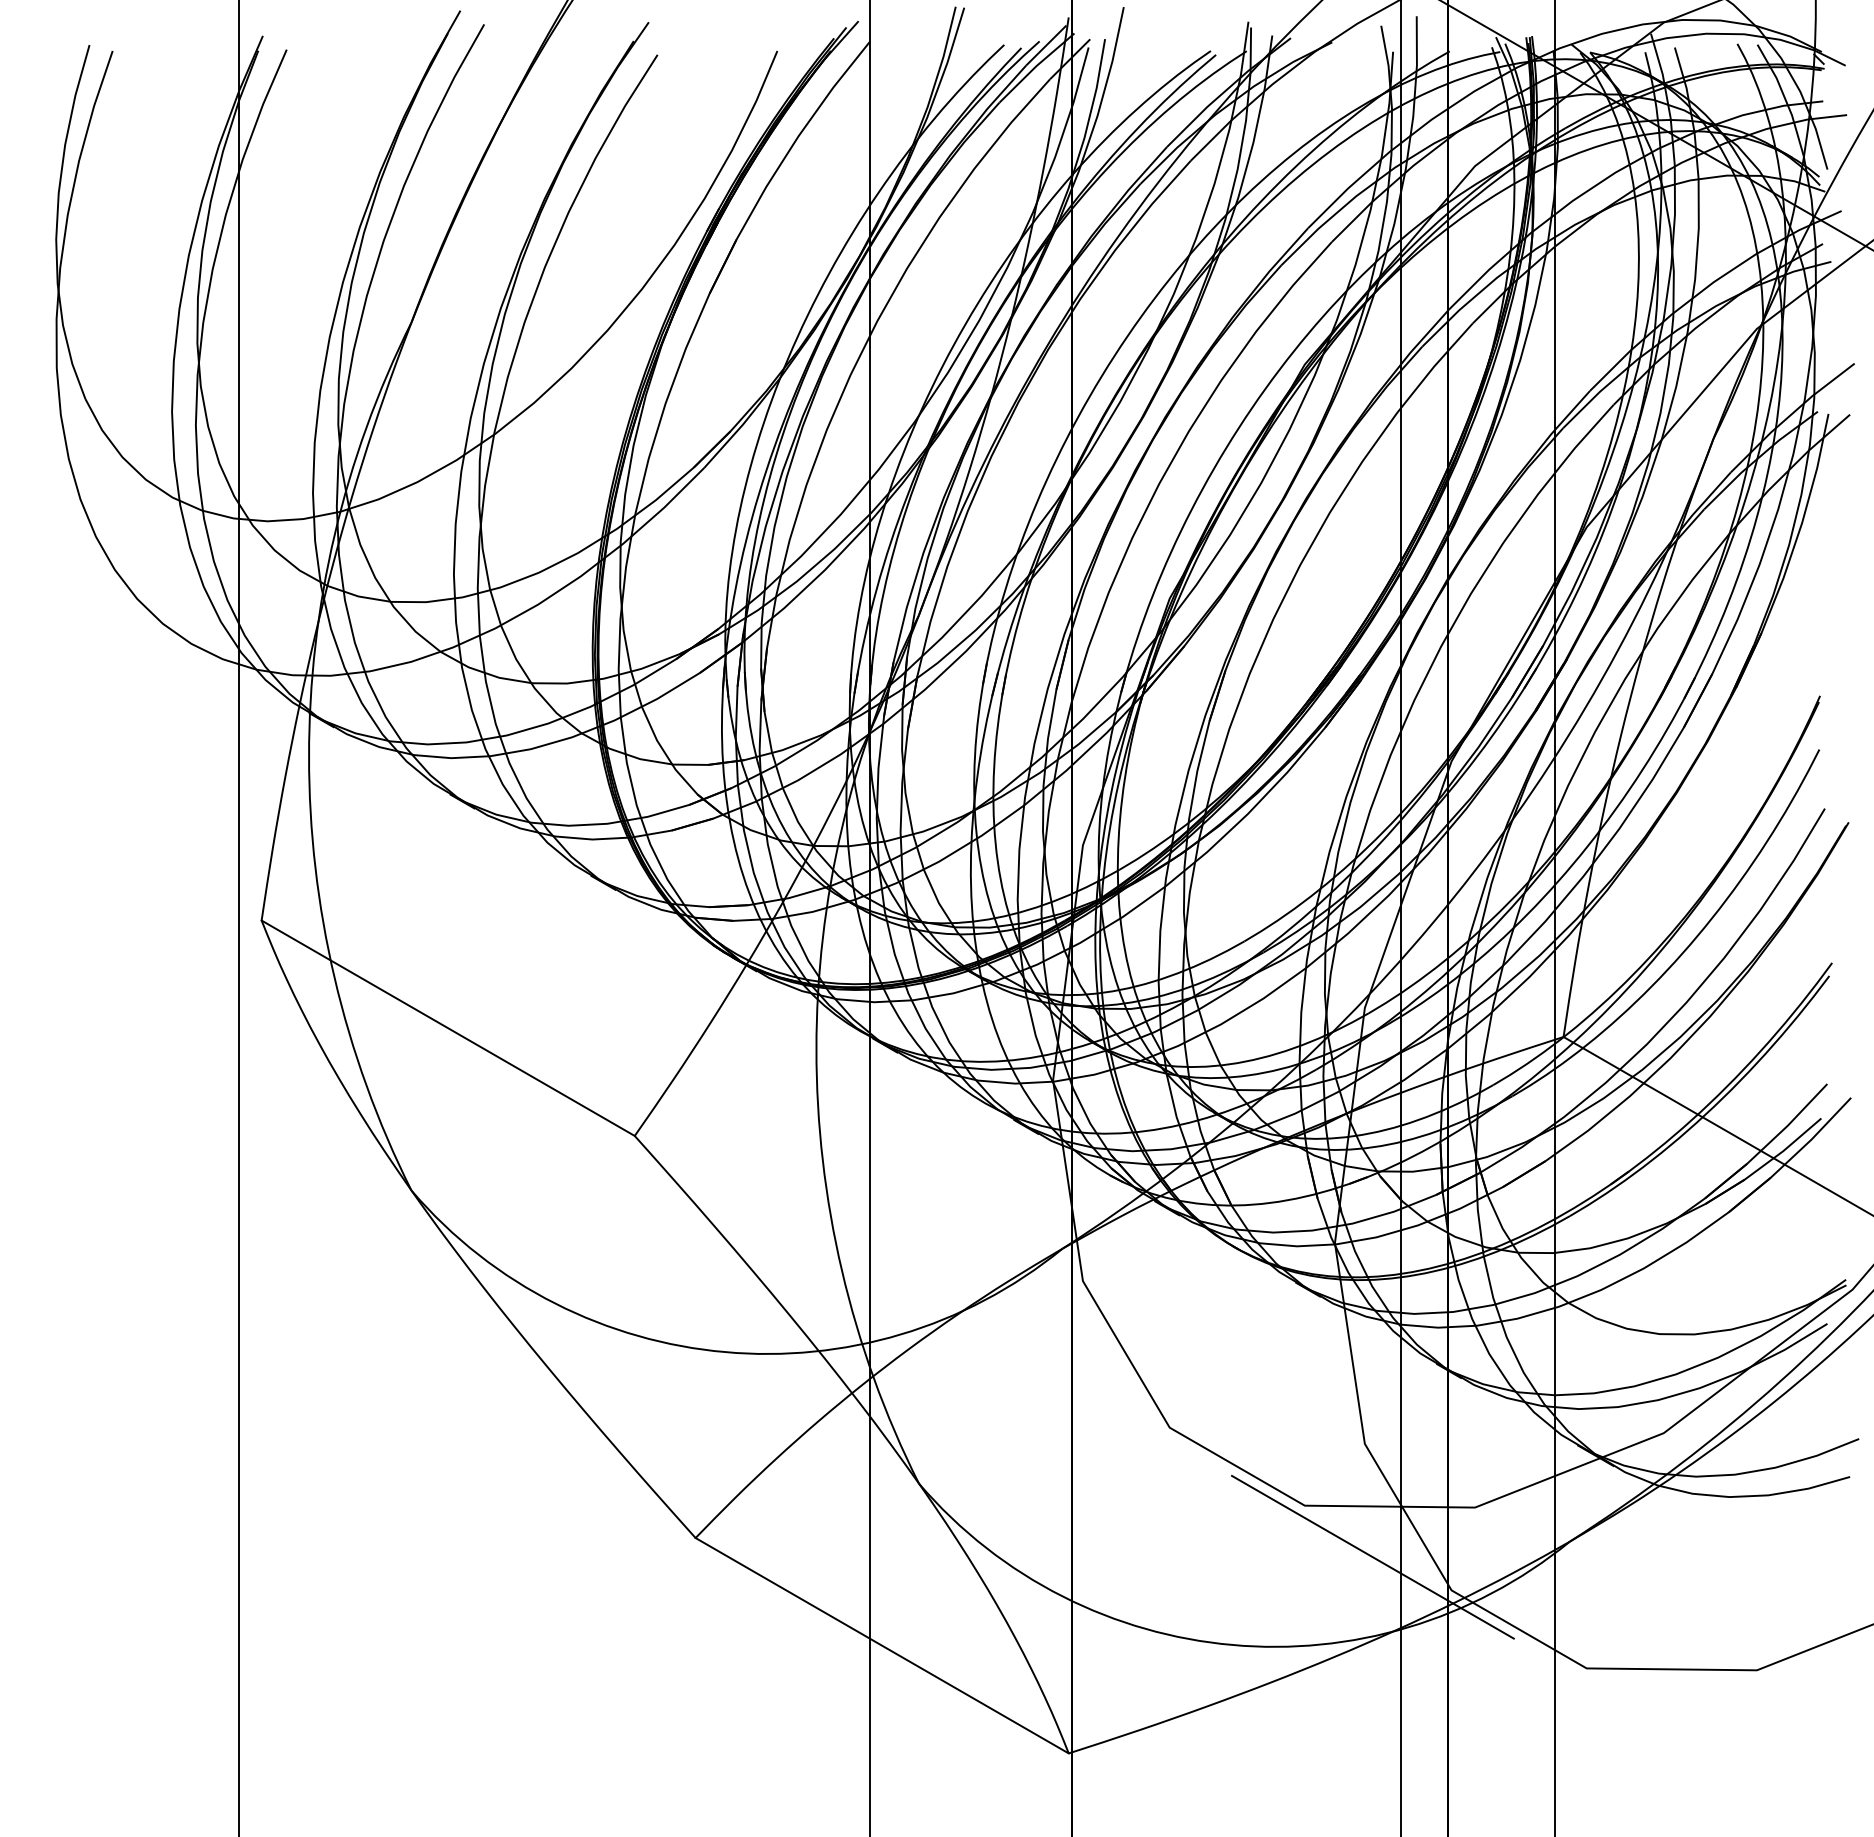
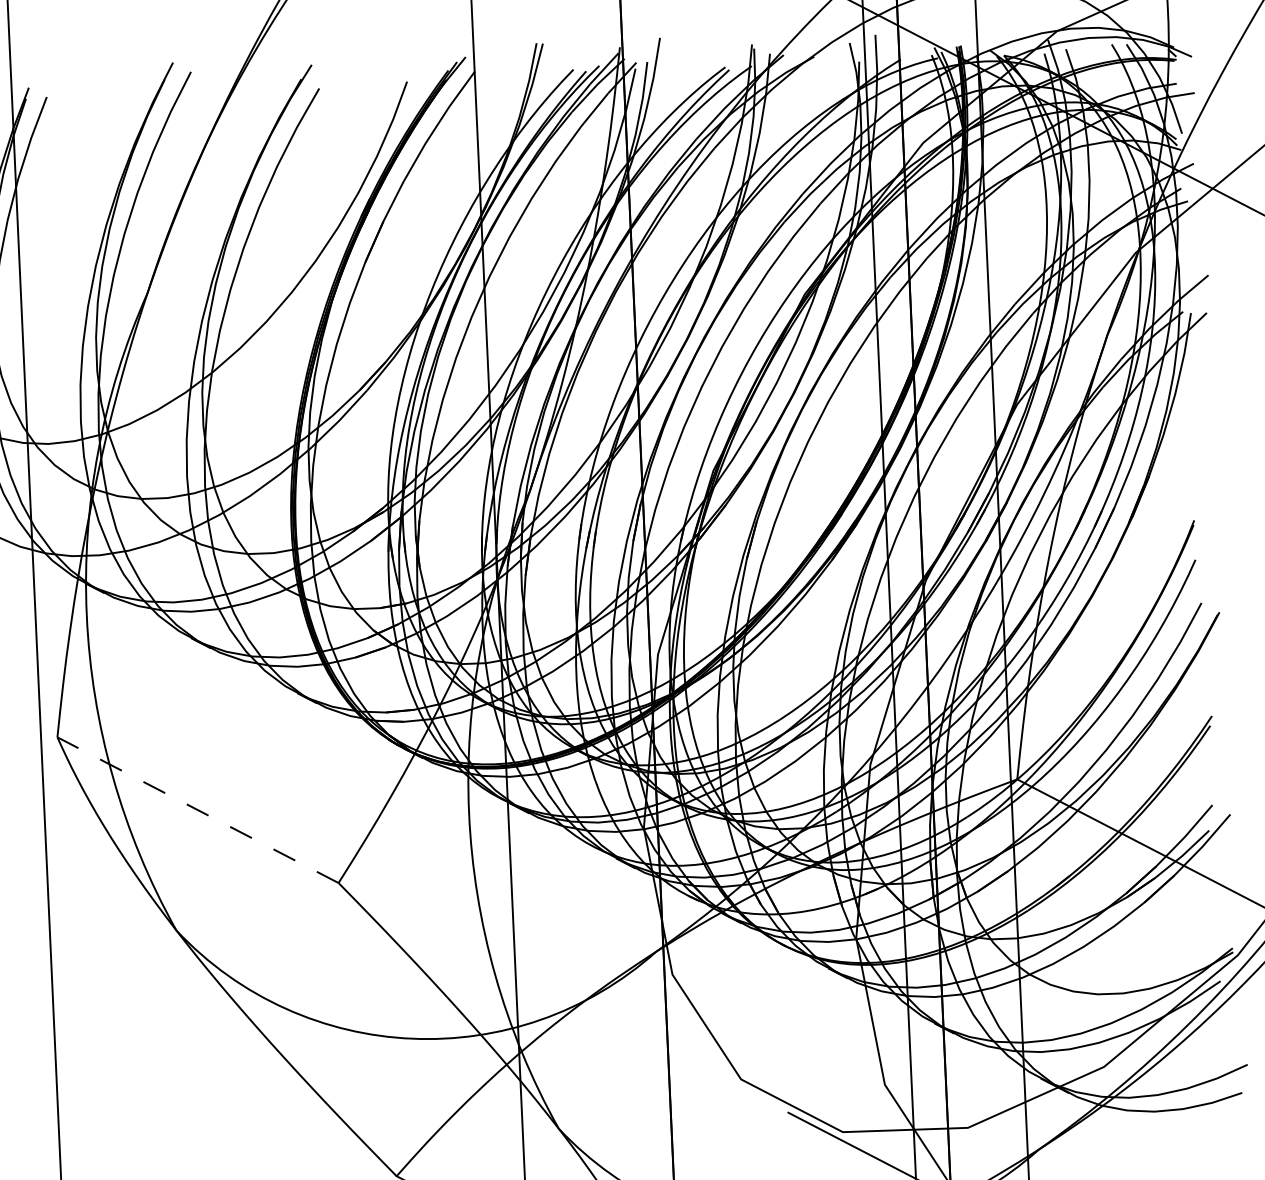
line: (447, 1028) -> (197, 810), solid -> dashed

